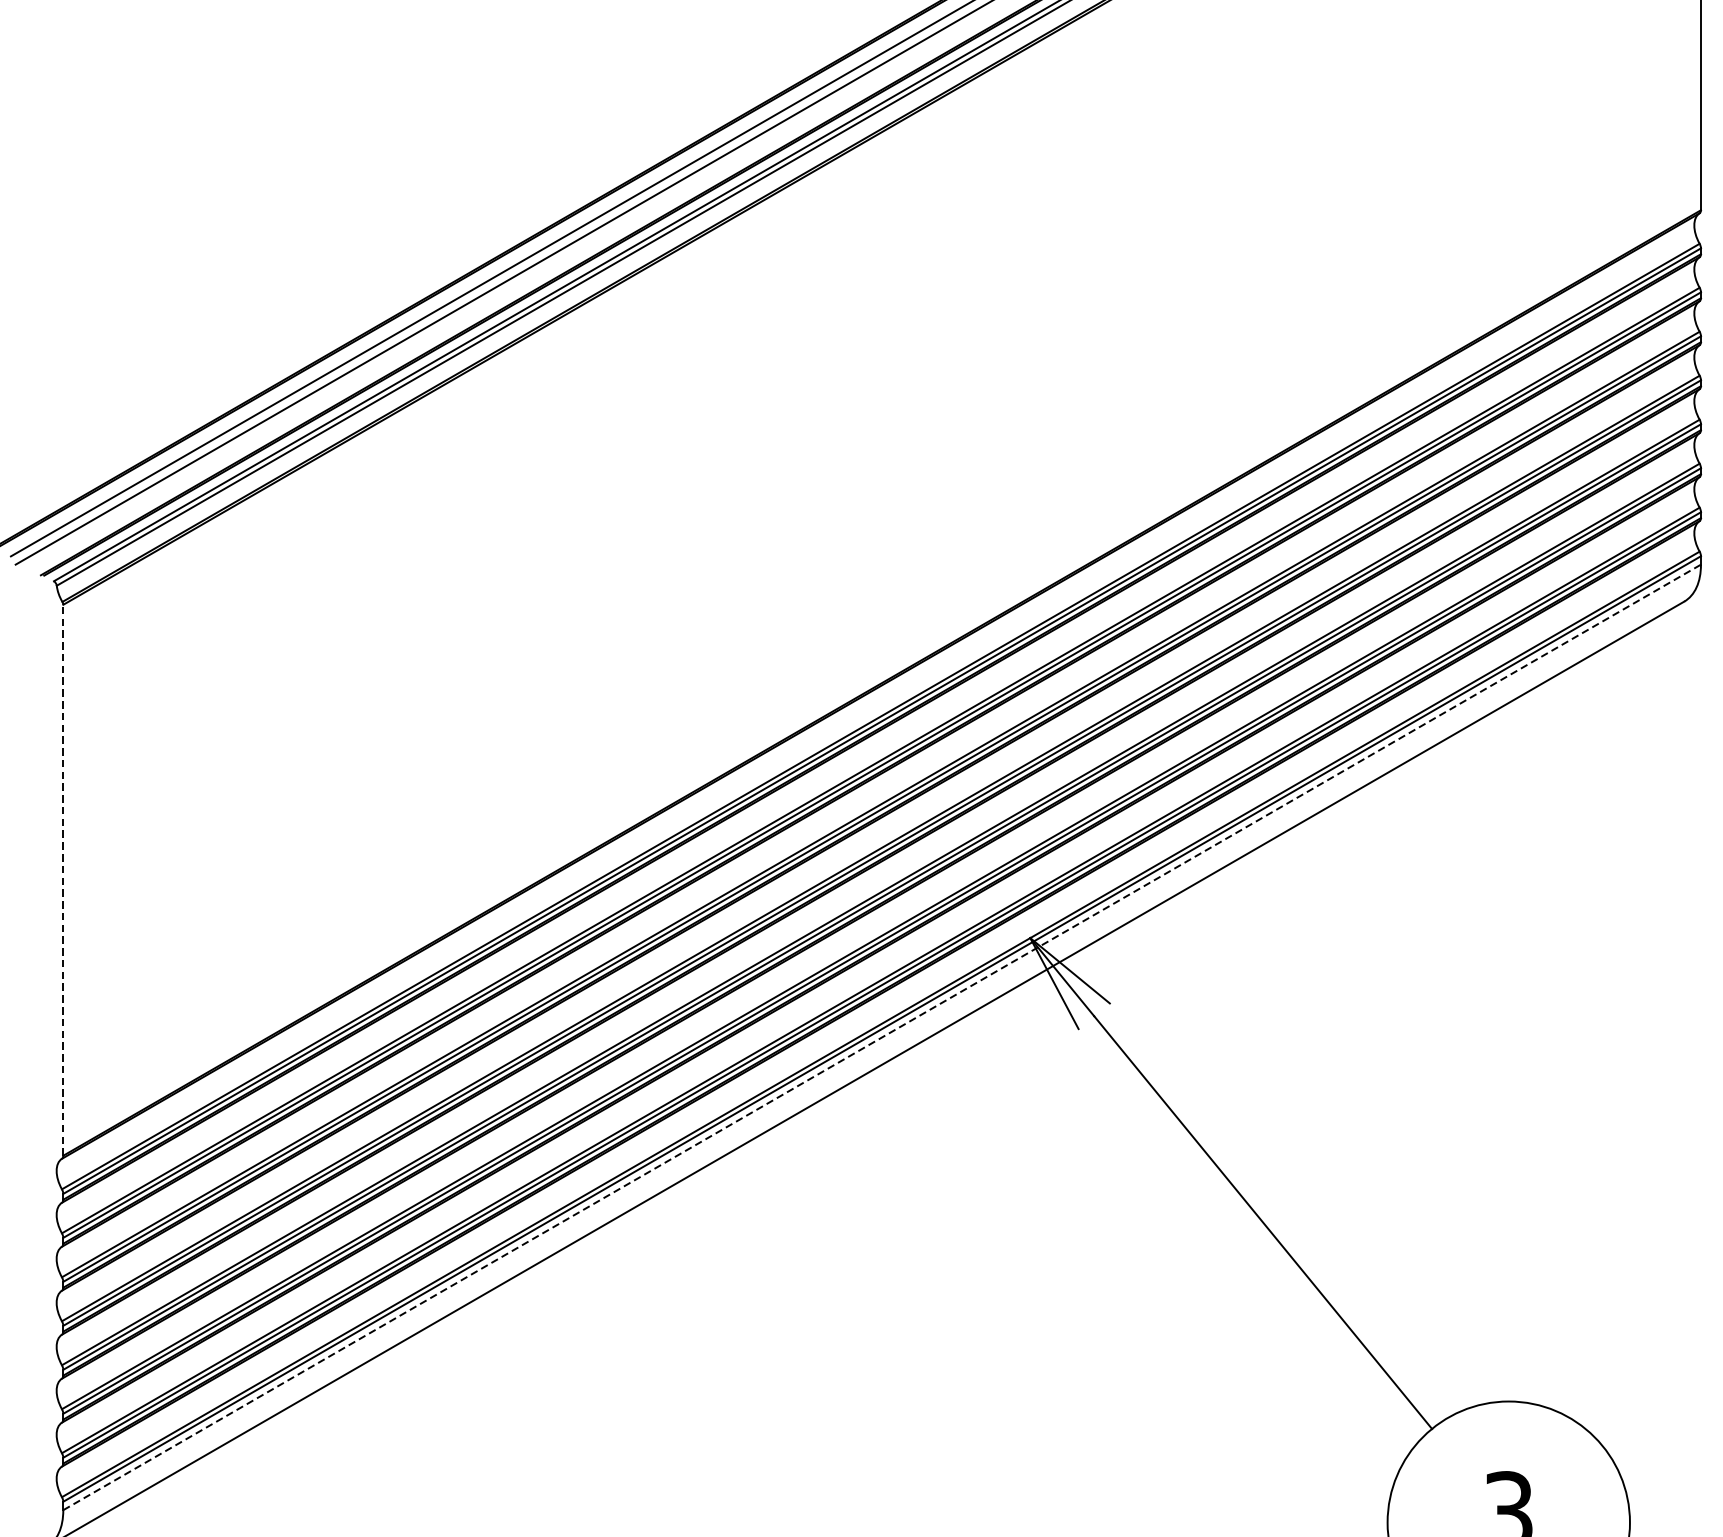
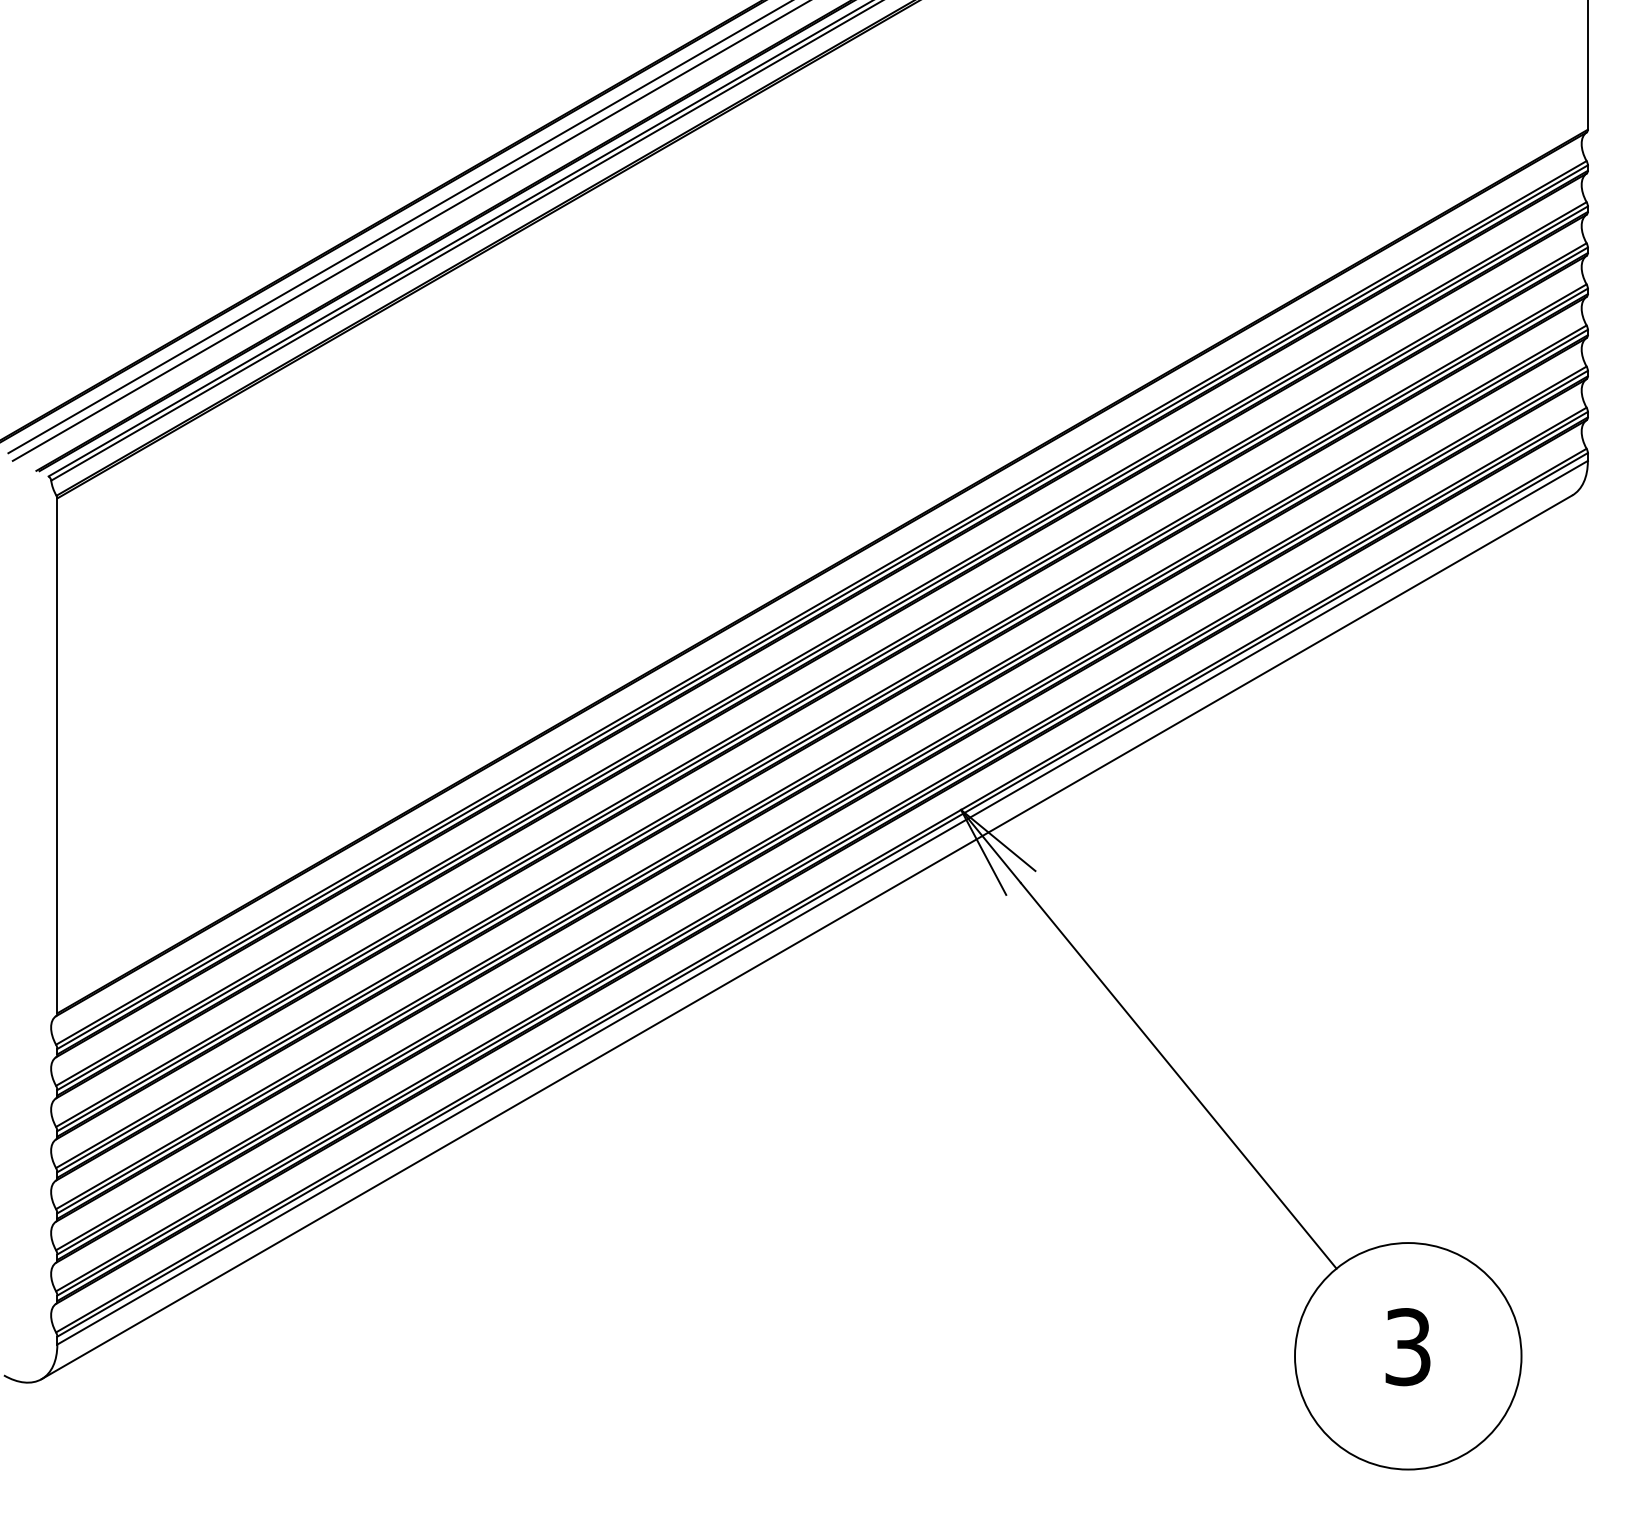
line: (63, 879) -> (57, 755), dashed -> solid
line: (882, 1037) -> (822, 902), dashed -> solid

